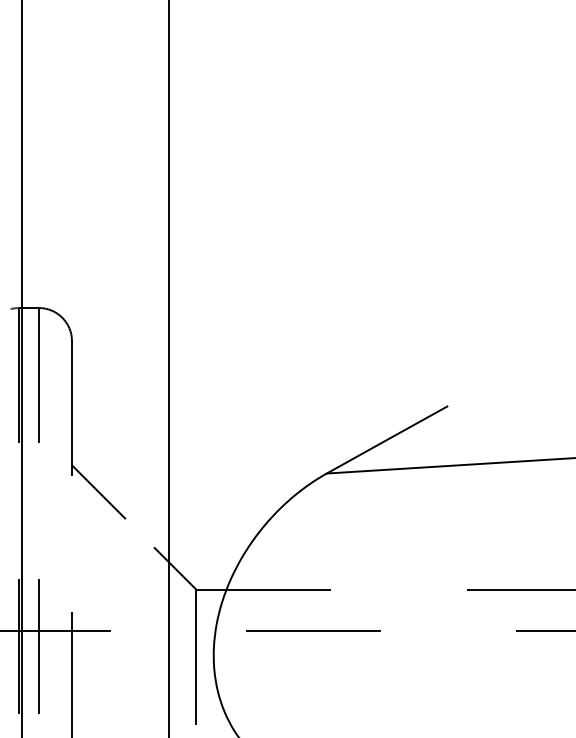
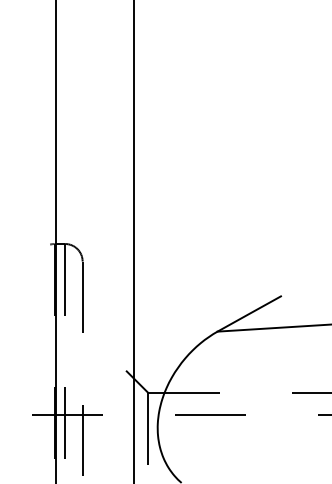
line: (98, 492) -> (96, 341), removed

